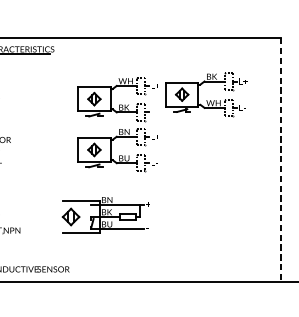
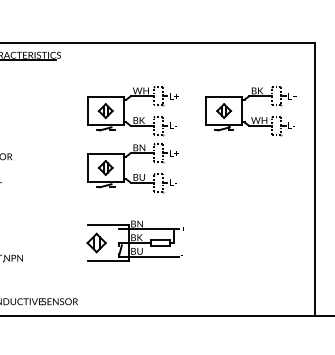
part: (206, 100) -> (251, 117), moved
line: (281, 160) -> (315, 179), dashed -> solid
part: (104, 214) -> (134, 240), moved

